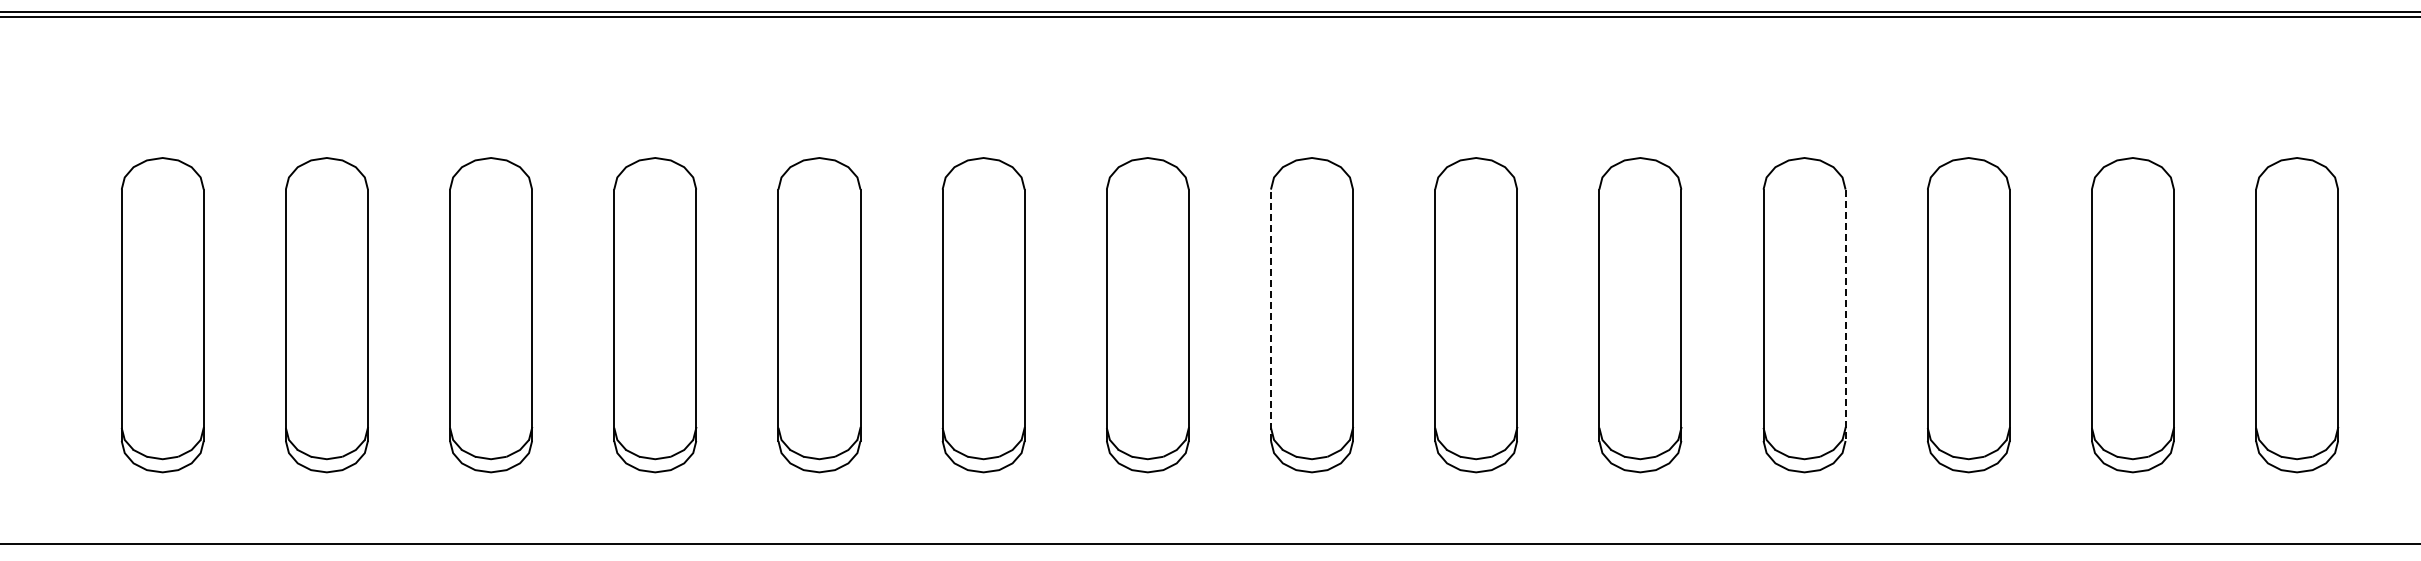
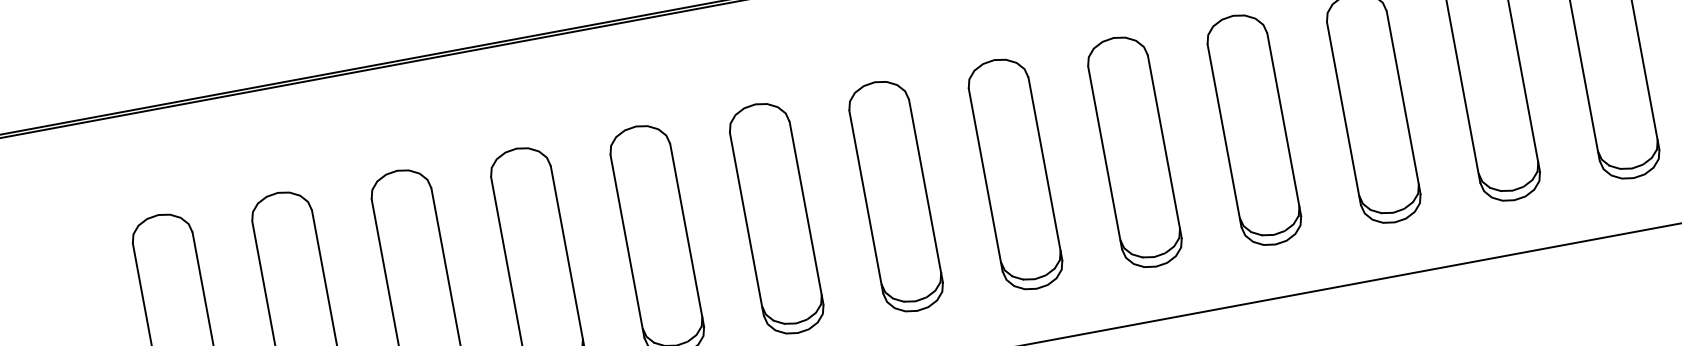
line: (1270, 315) -> (985, 180), dashed -> solid
line: (1845, 315) -> (1403, 102), dashed -> solid

